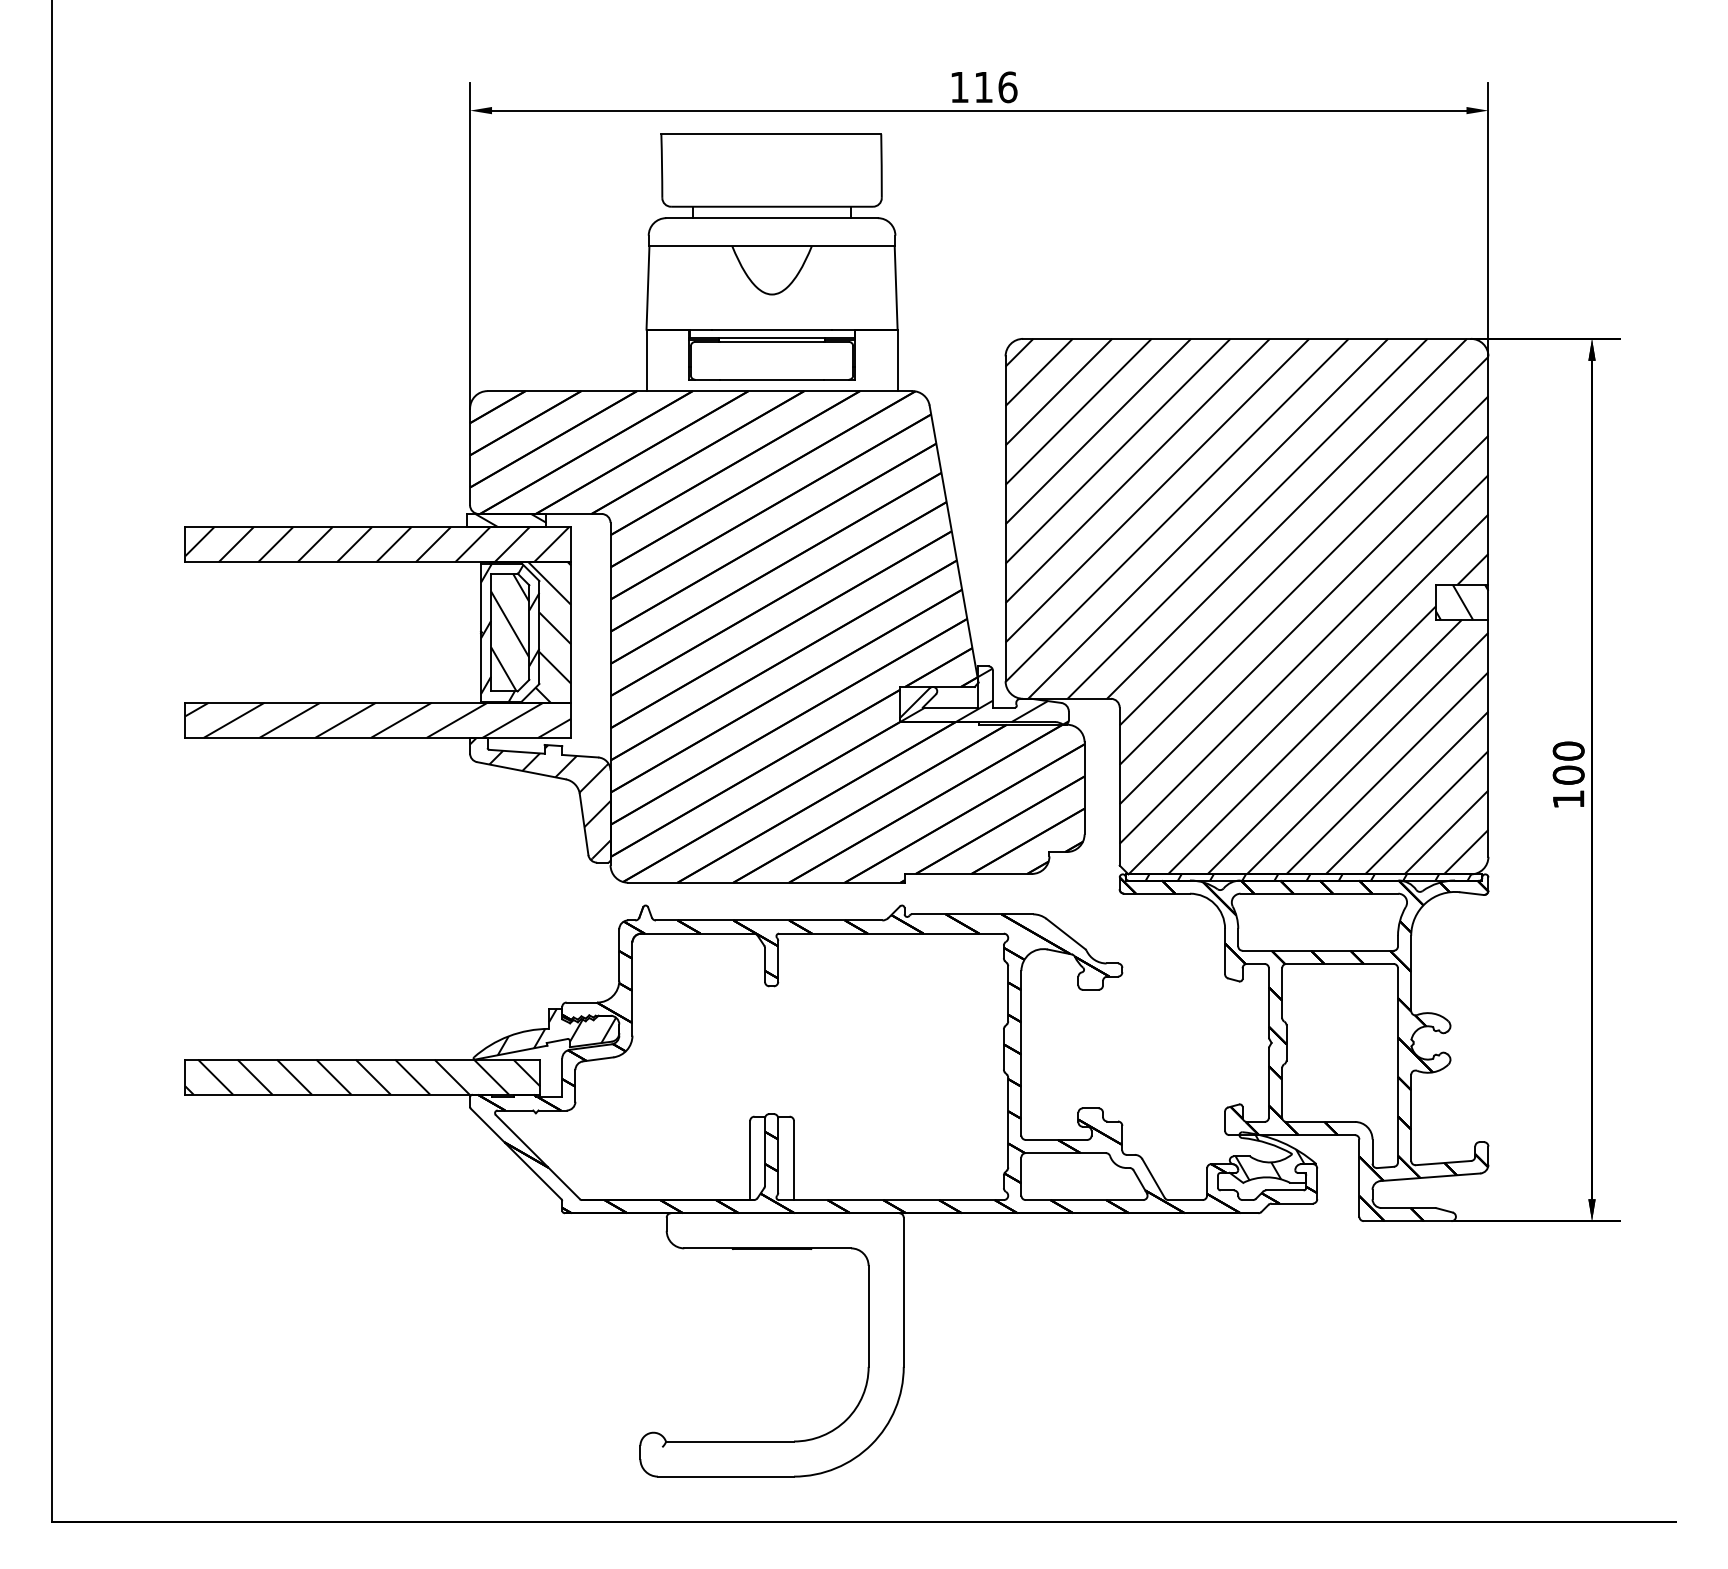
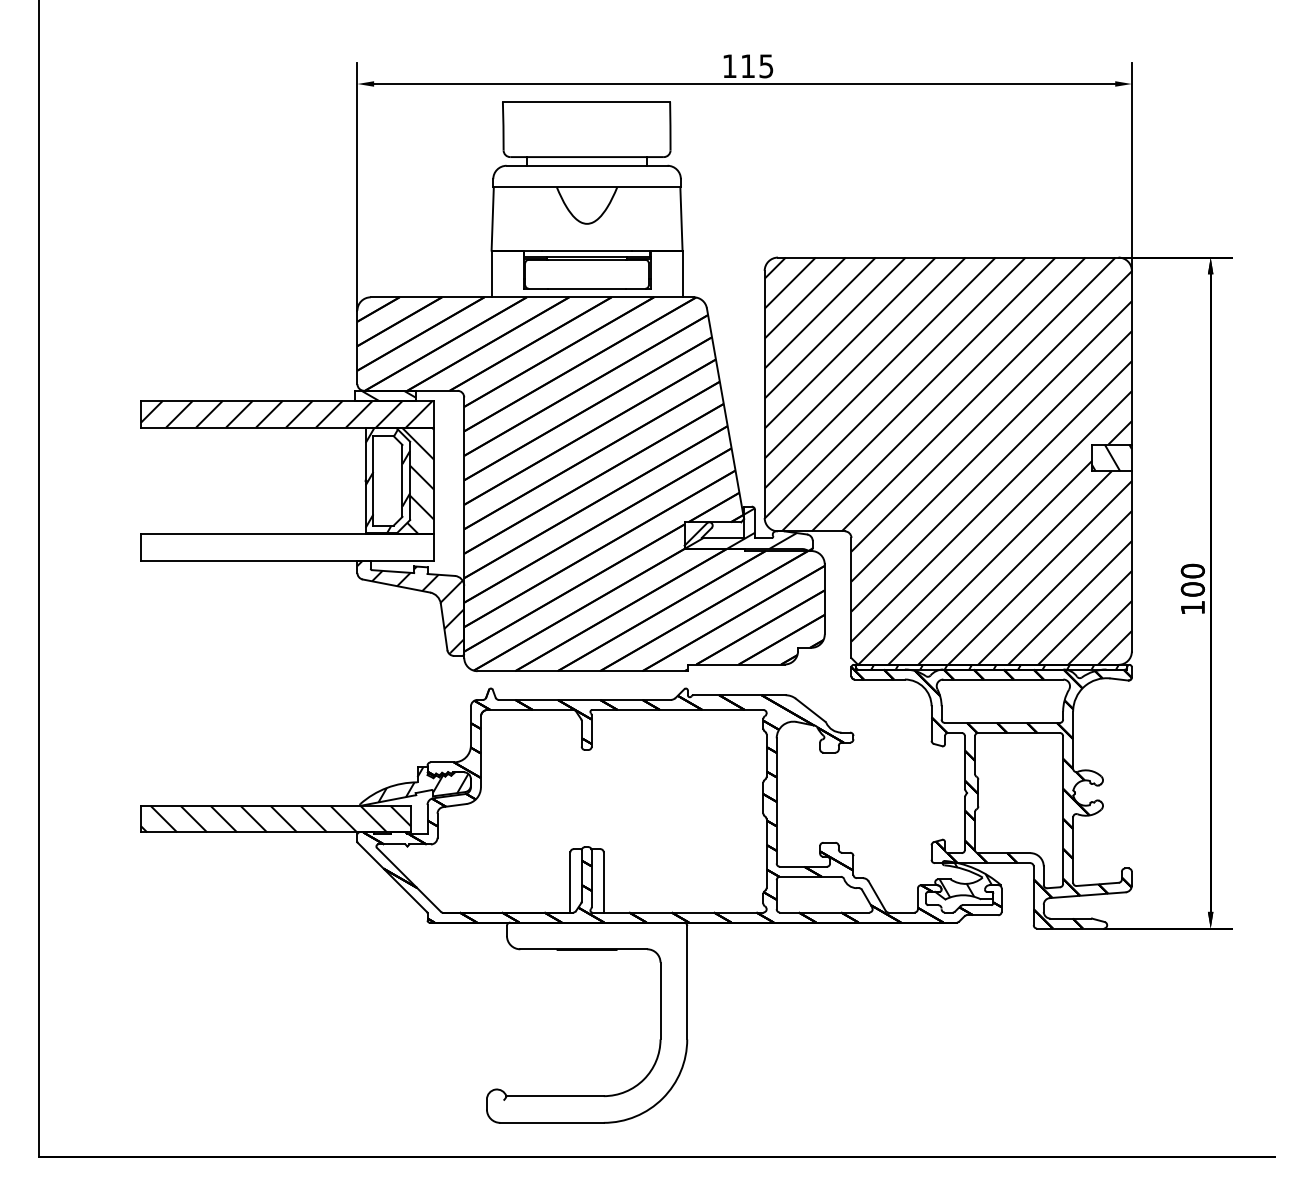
text: (1007, 87) -> (766, 66), 116 -> 115
hatch: (509, 631) -> (387, 480), removed
hatch: (378, 720) -> (287, 547), removed

